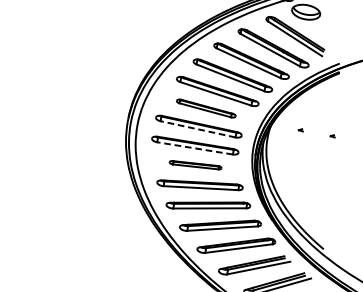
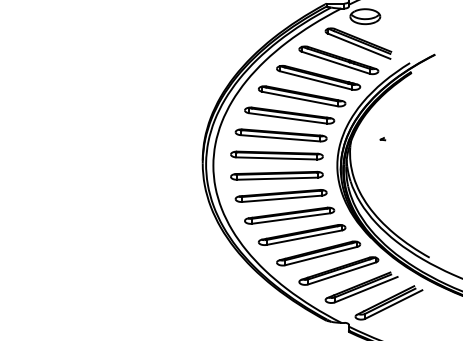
part: (205, 108) -> (280, 135), size x1.43
line: (197, 129) -> (276, 158), dashed -> solid
part: (332, 136) -> (416, 139), removed
line: (194, 148) -> (276, 178), dashed -> solid
part: (195, 164) -> (280, 195), size x1.67

